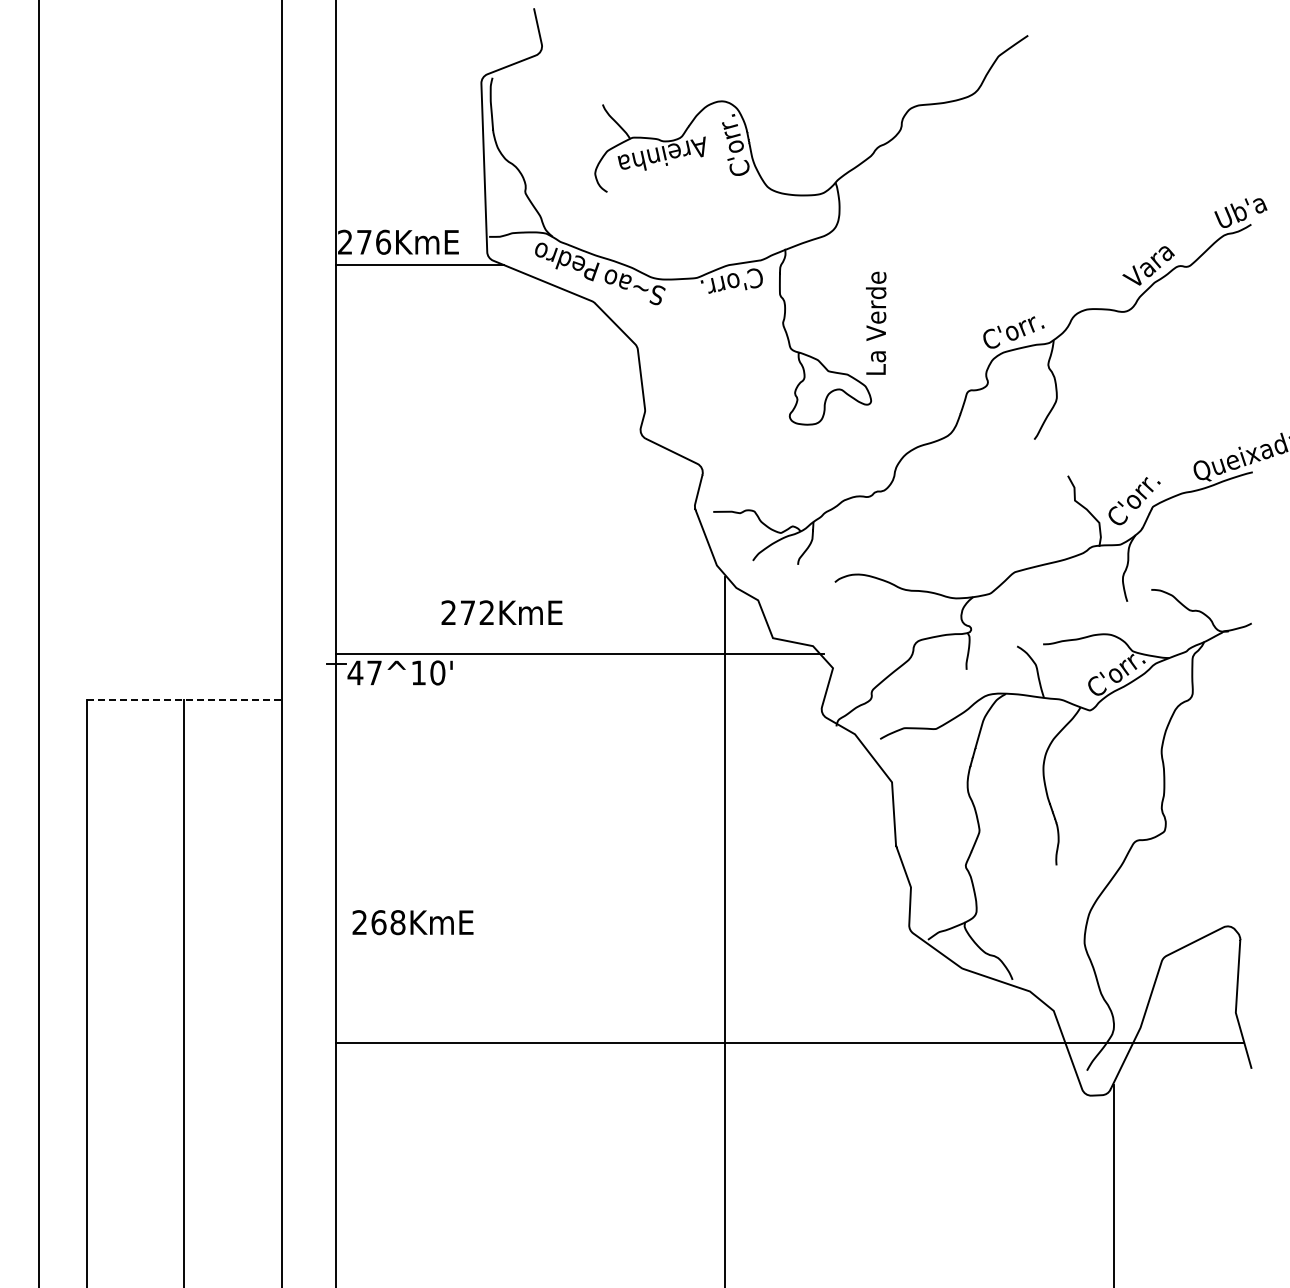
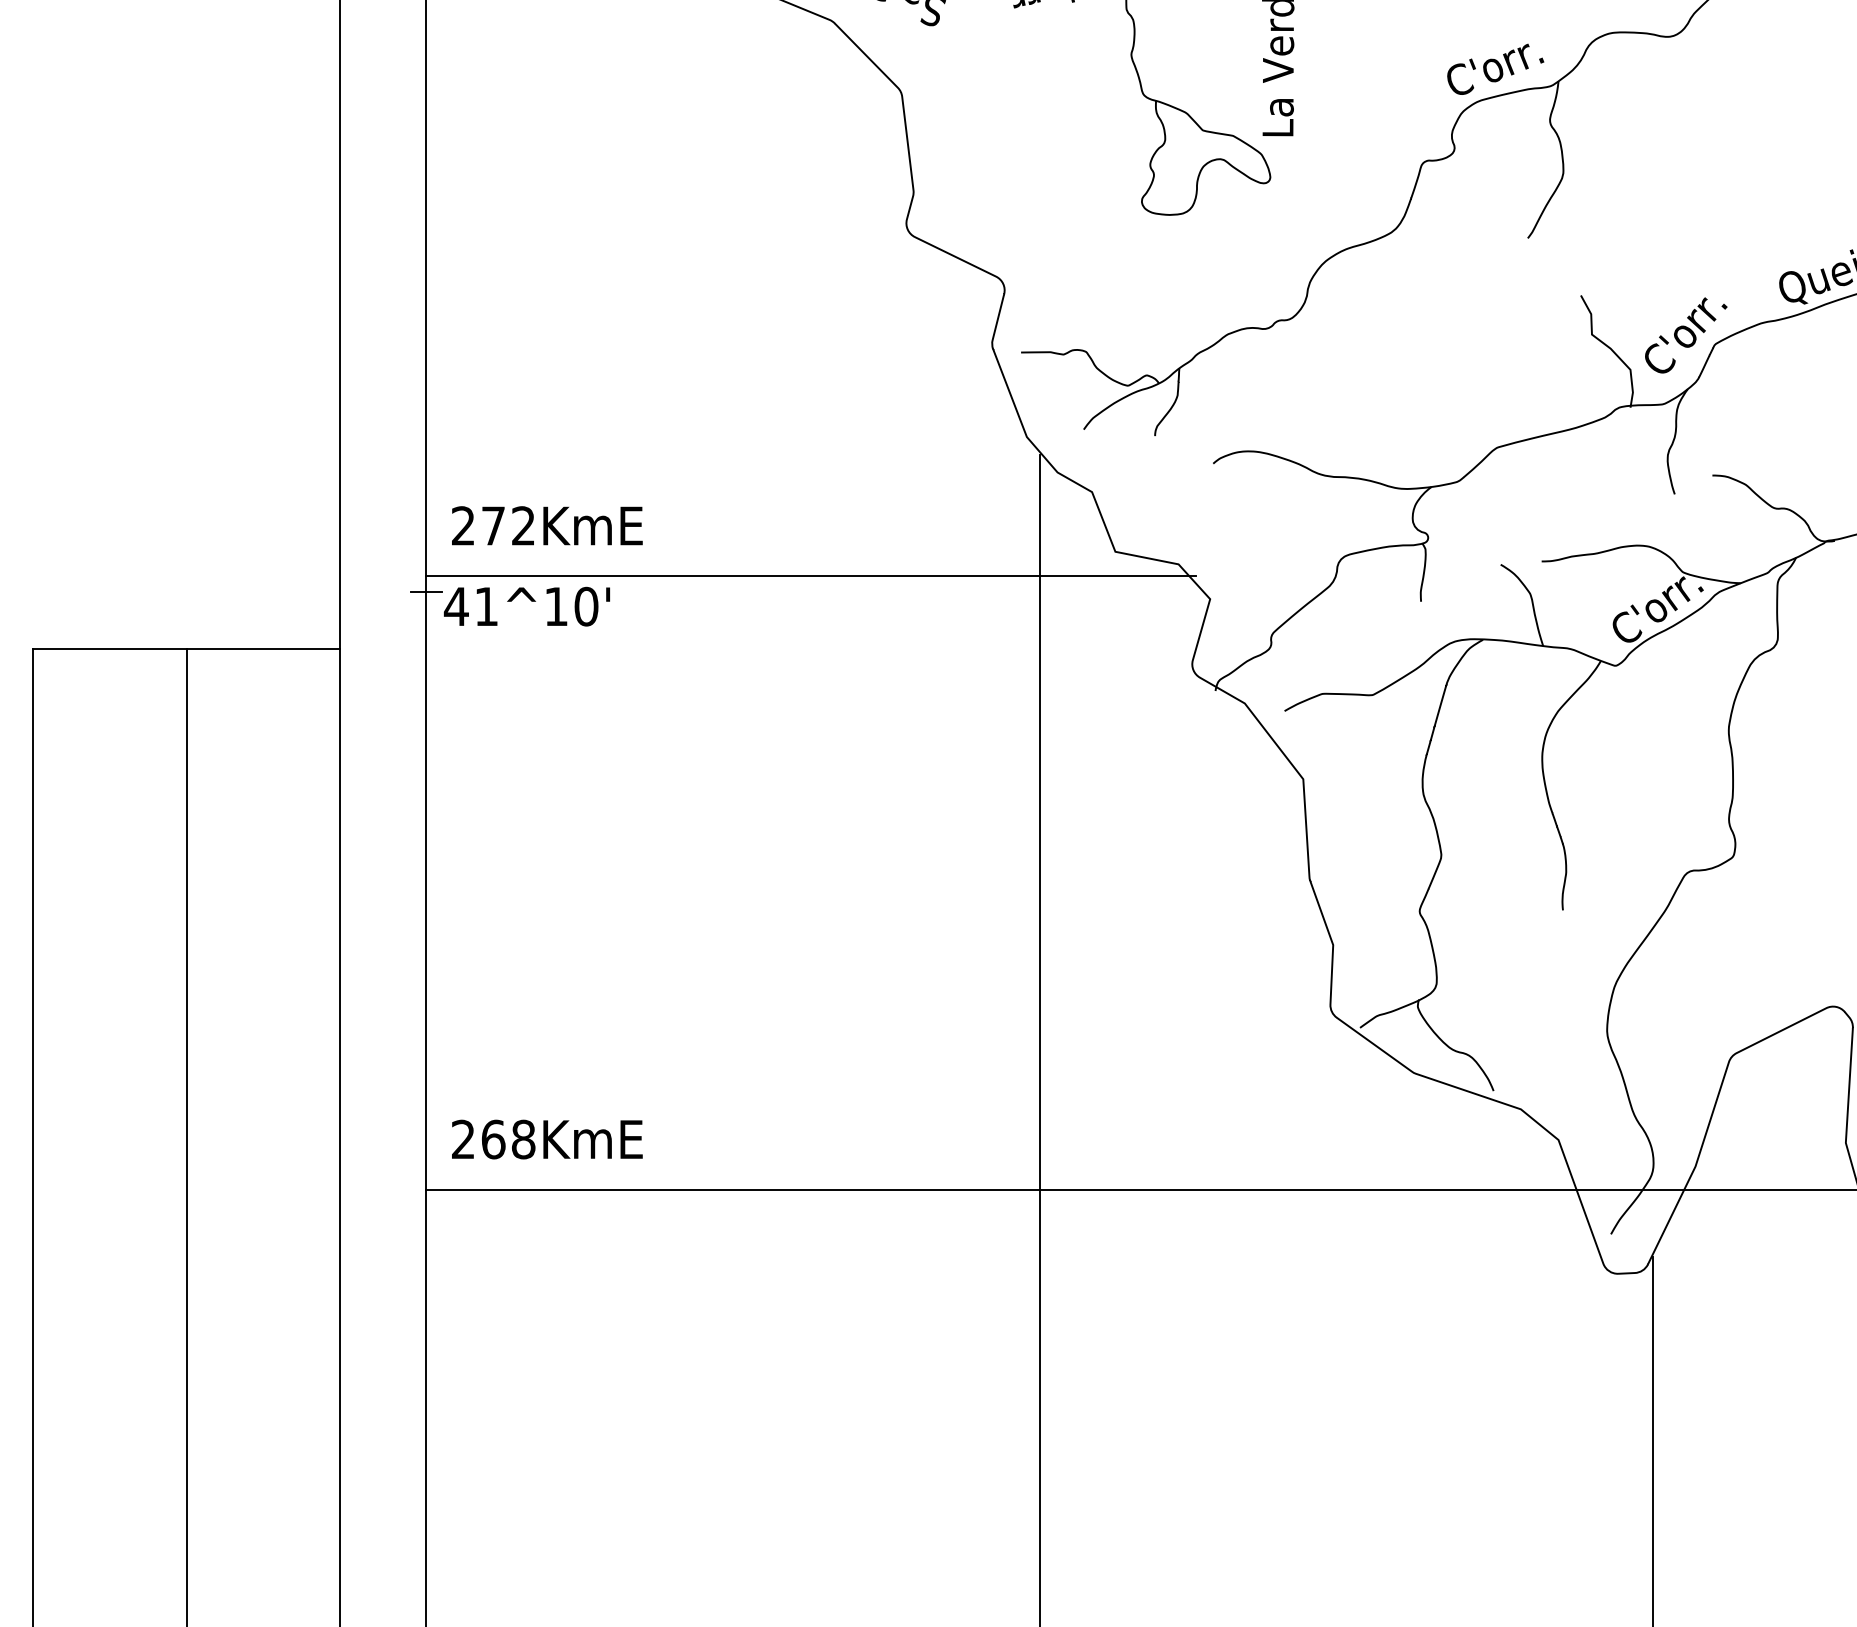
text: (501, 612) -> (546, 525), moved
text: (374, 672) -> (486, 605), 47^ -> 41^
line: (184, 699) -> (186, 648), dashed -> solid
text: (412, 922) -> (546, 1139), moved

